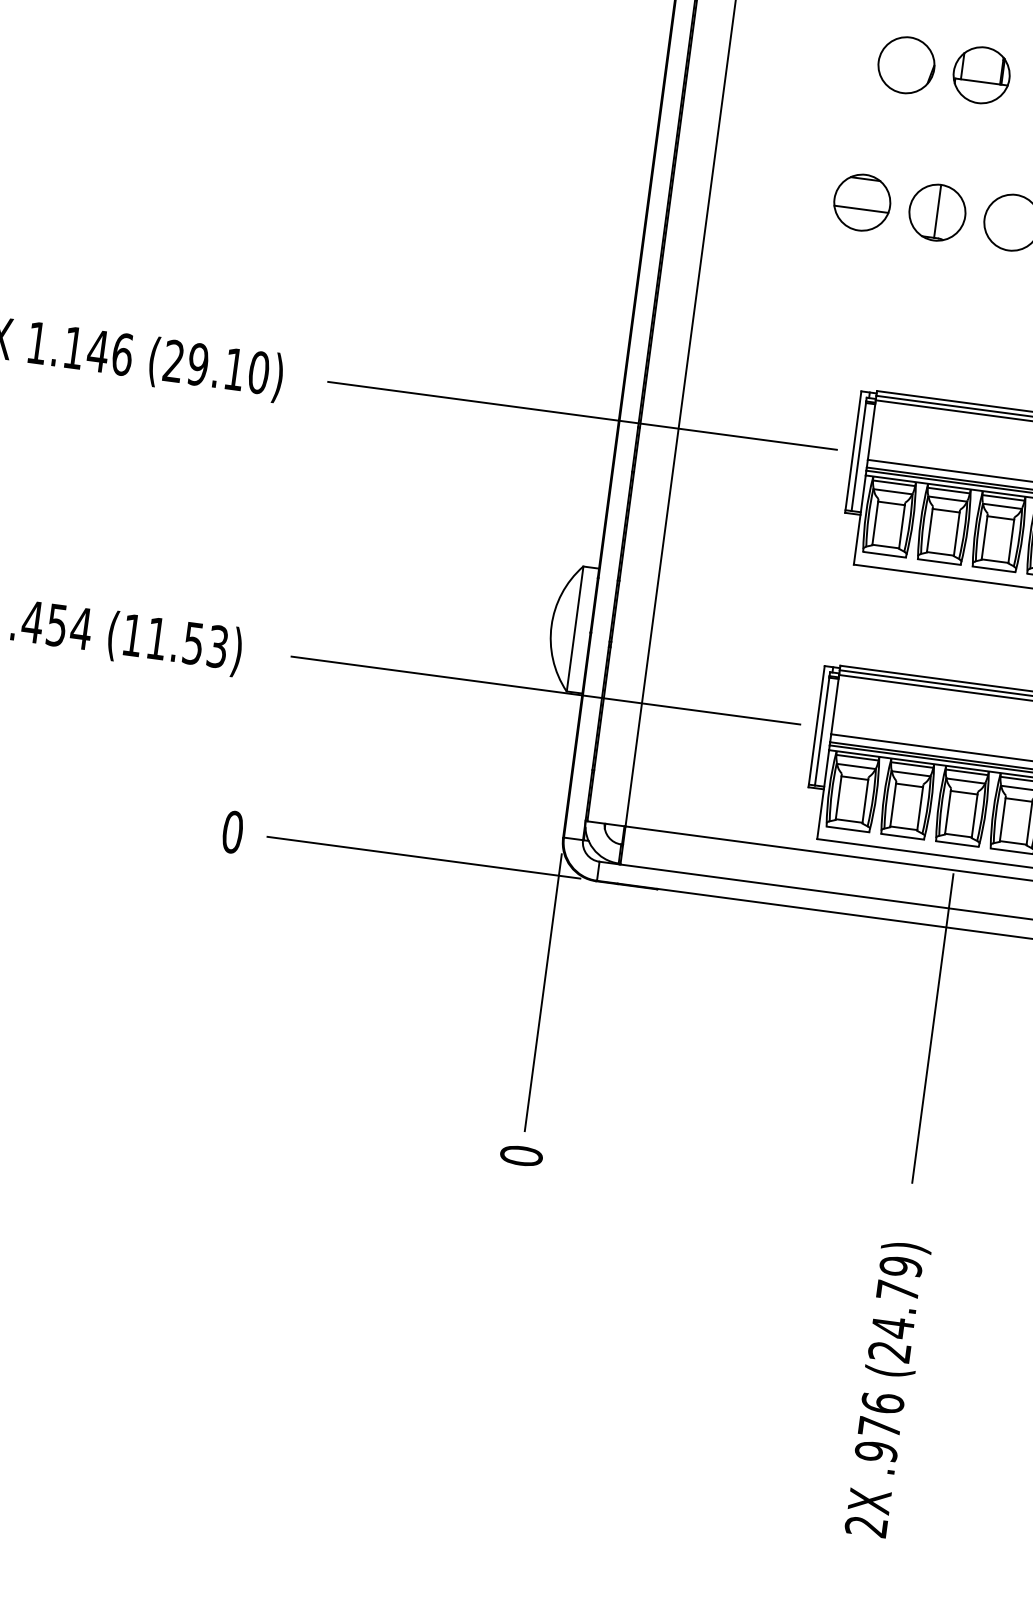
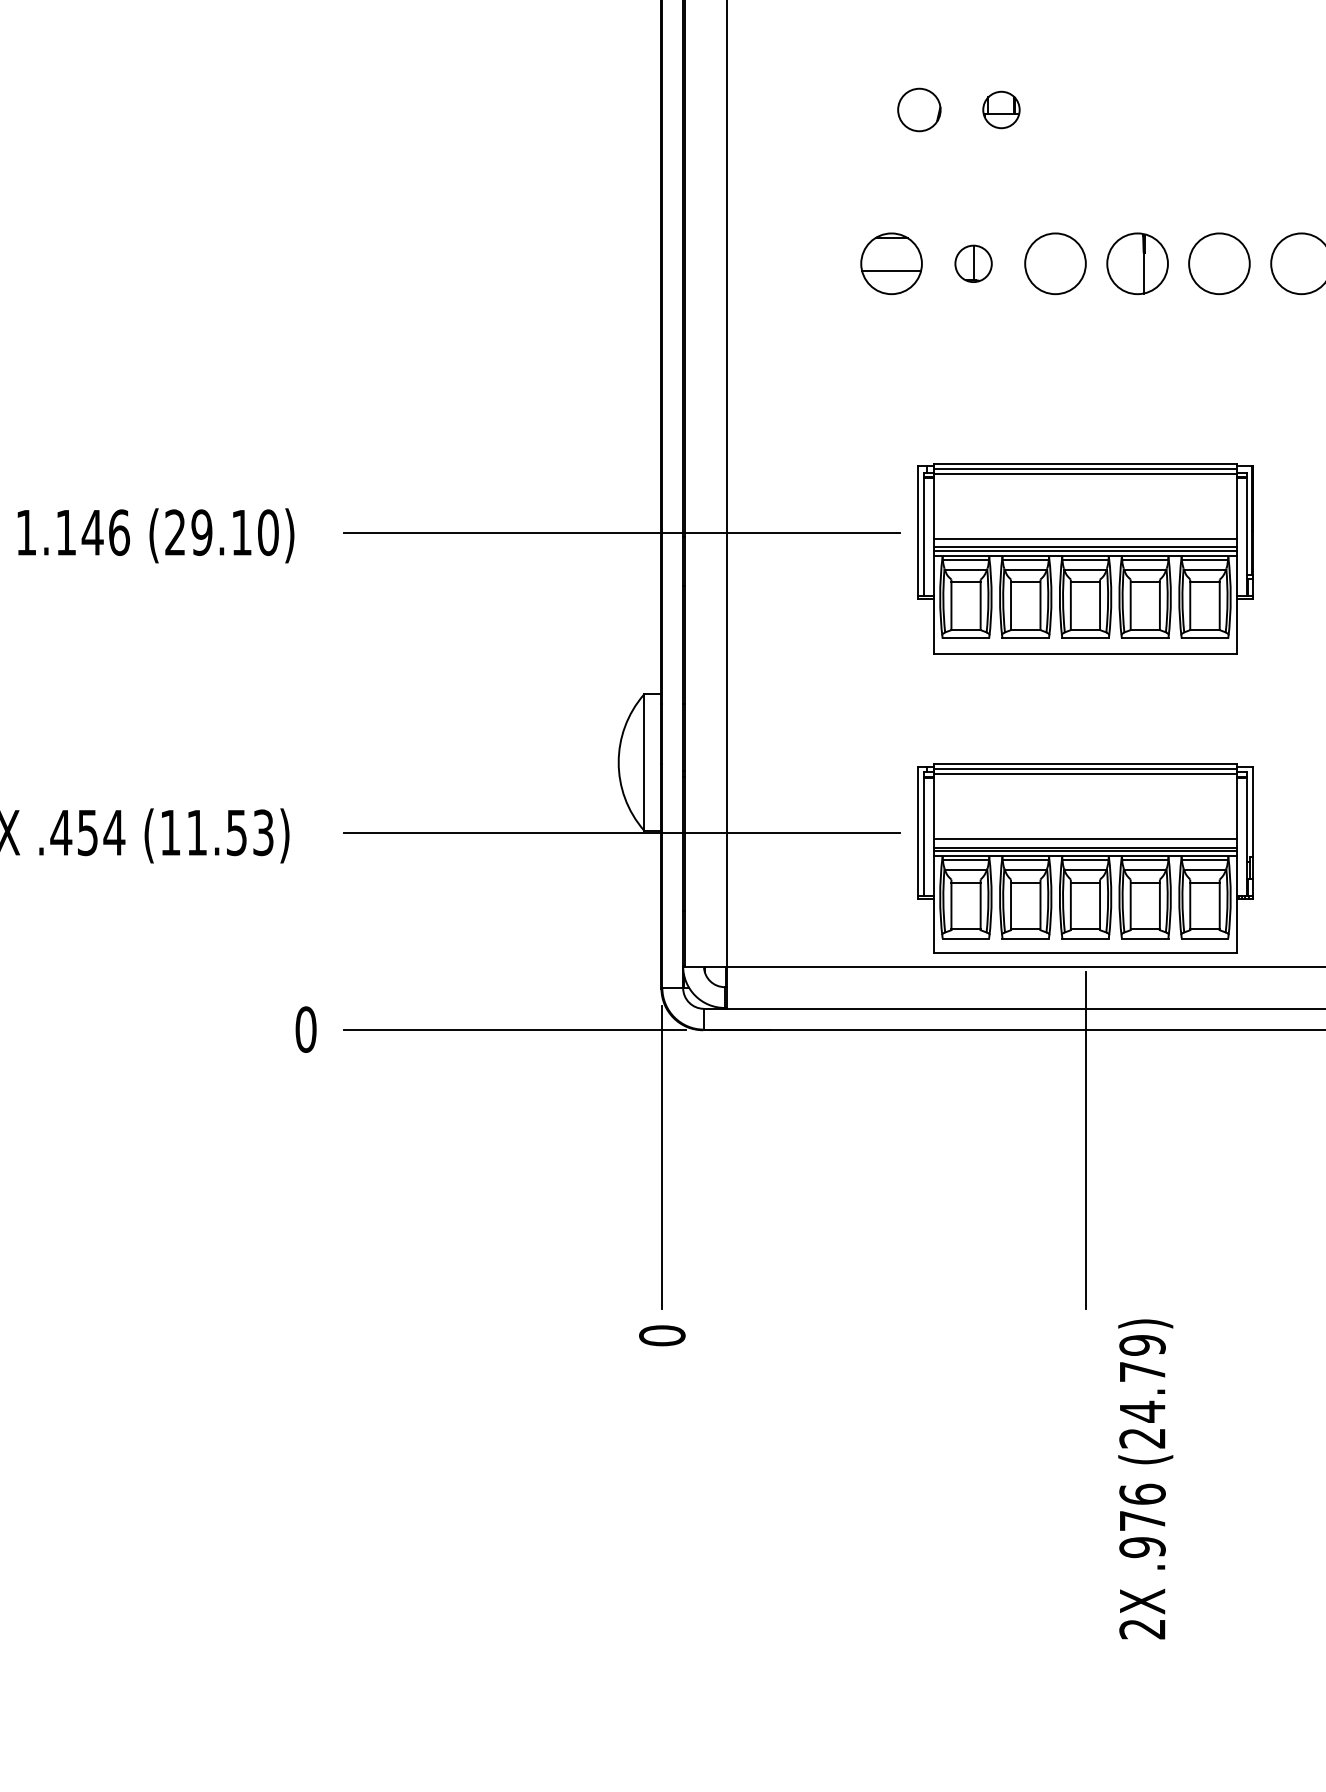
part: (906, 64) -> (919, 109), size x0.7
part: (981, 74) -> (1001, 109), size x0.6
part: (937, 212) -> (973, 263), size x0.6
text: (887, 1389) -> (1145, 1479), moved

